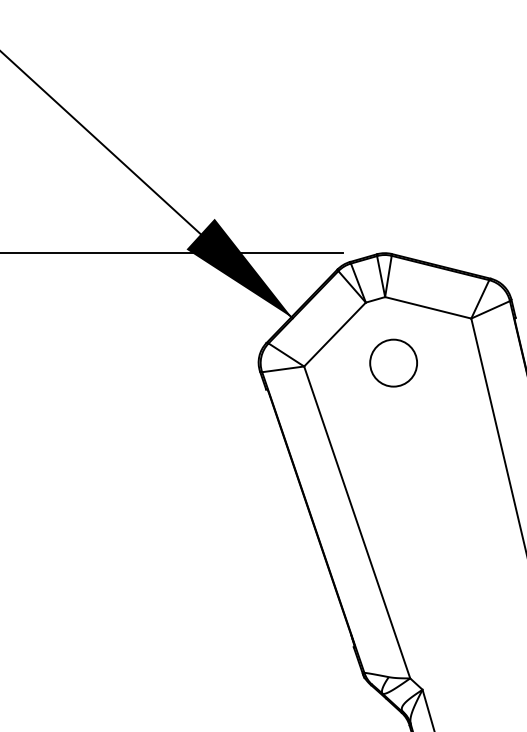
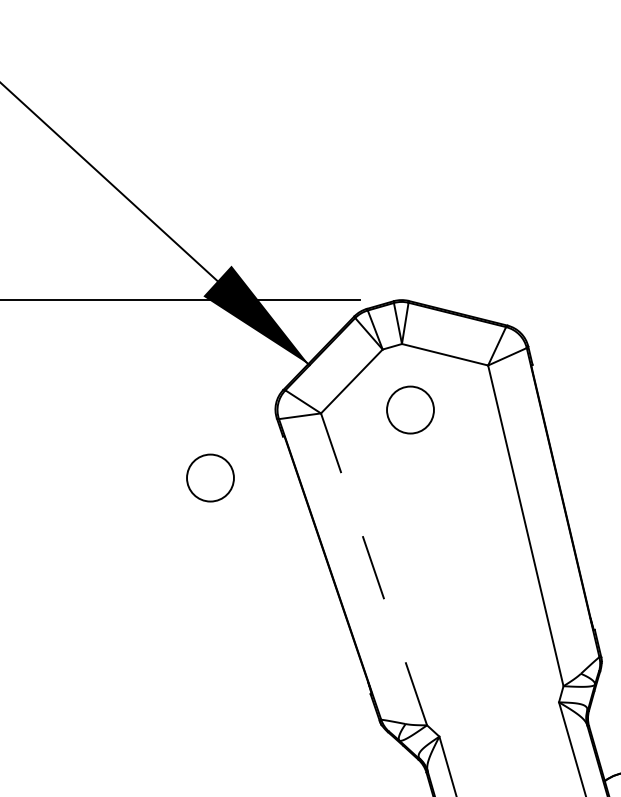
circle: (193, 430) -> (210, 477), added
line: (357, 522) -> (374, 569), solid -> dashed

